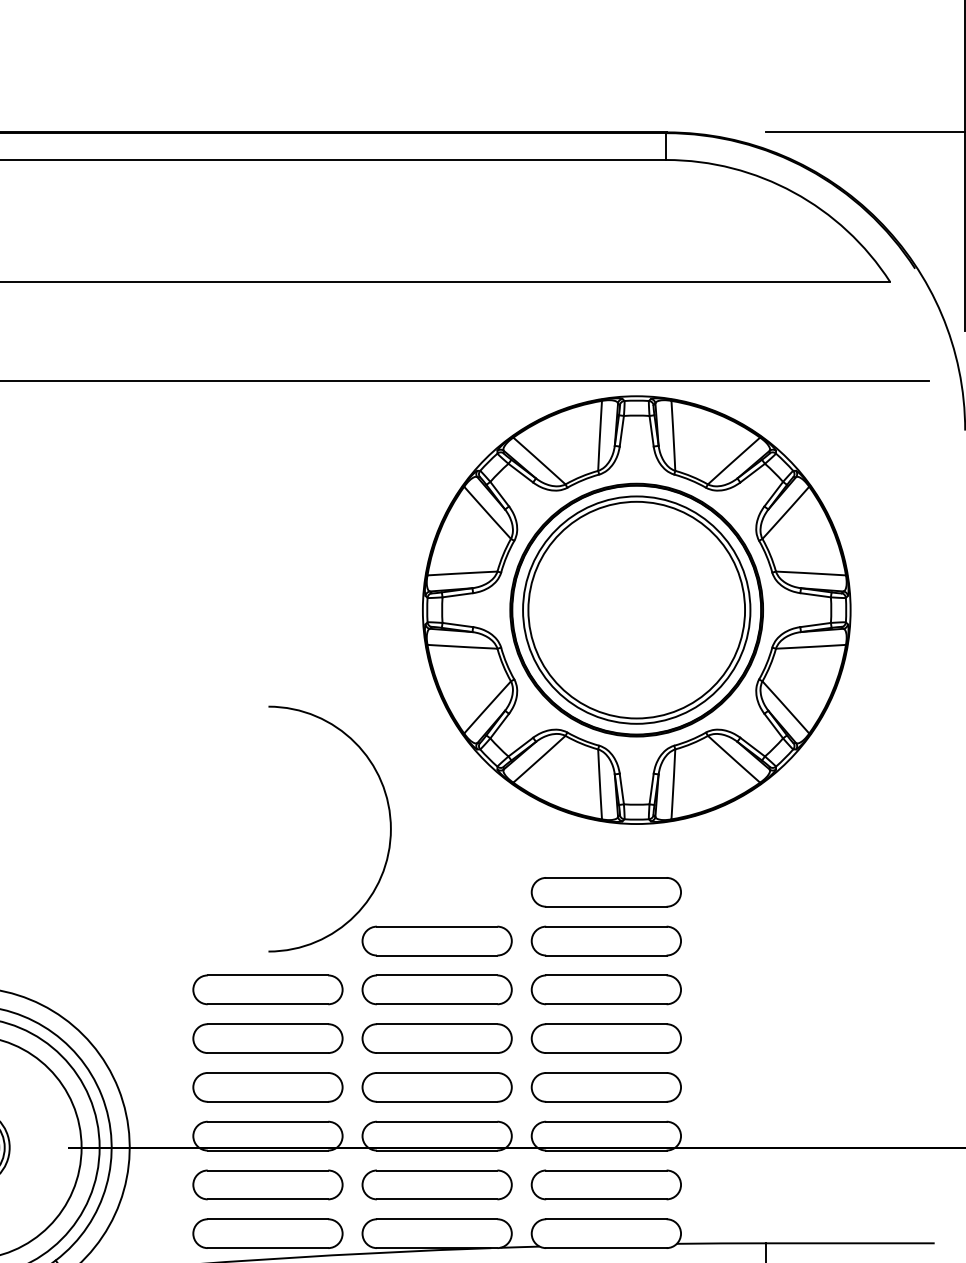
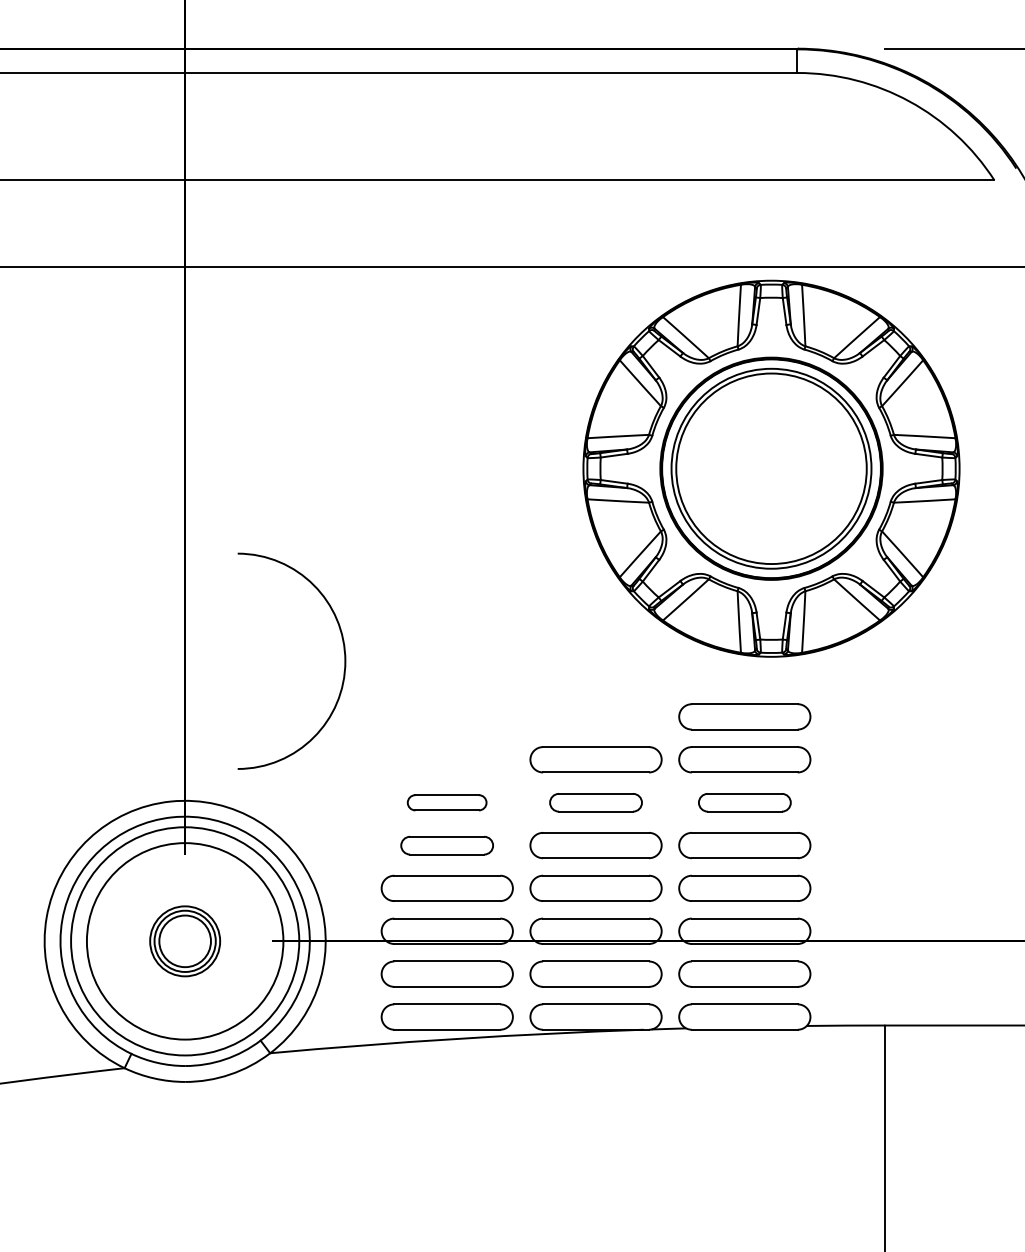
arc: (388, 816) -> (343, 650), moved
part: (267, 989) -> (446, 802), size x0.6
part: (436, 989) -> (595, 802), size x0.7
part: (606, 989) -> (744, 802), size x0.7
part: (267, 1038) -> (446, 845), size x0.7

